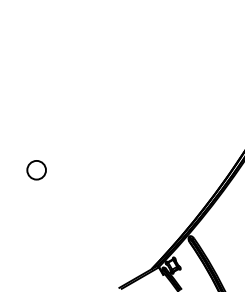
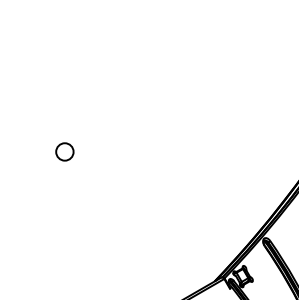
circle: (36, 169) -> (64, 151), size x0.71

